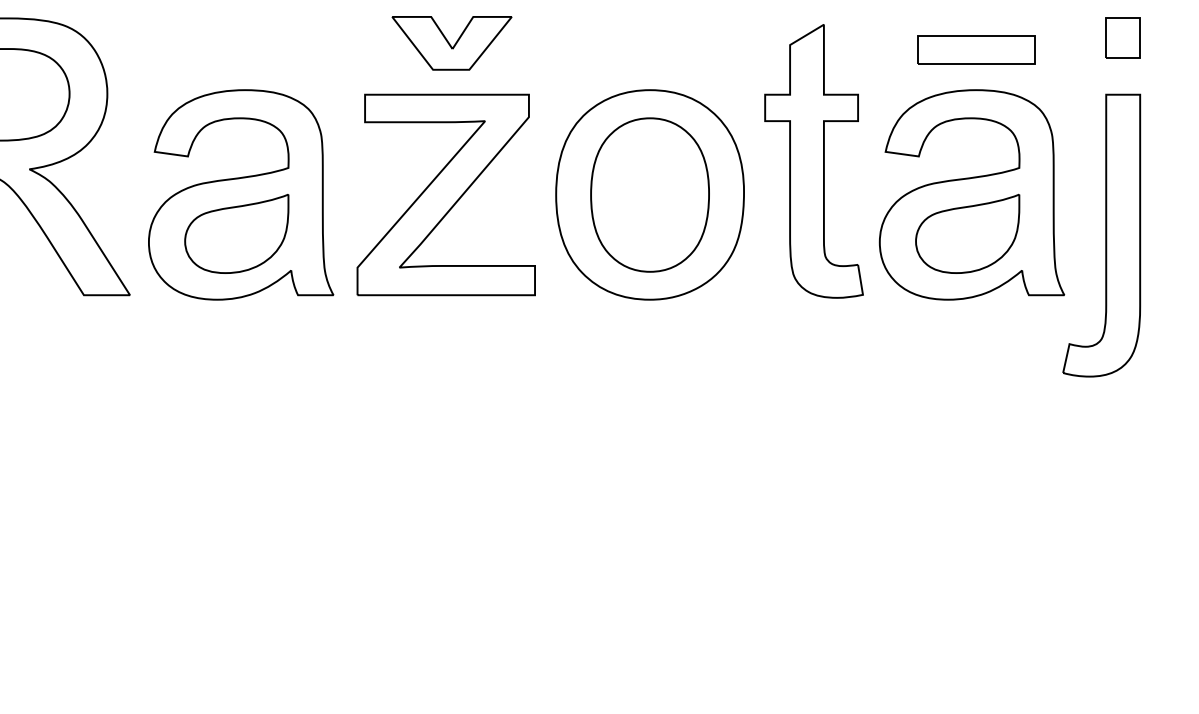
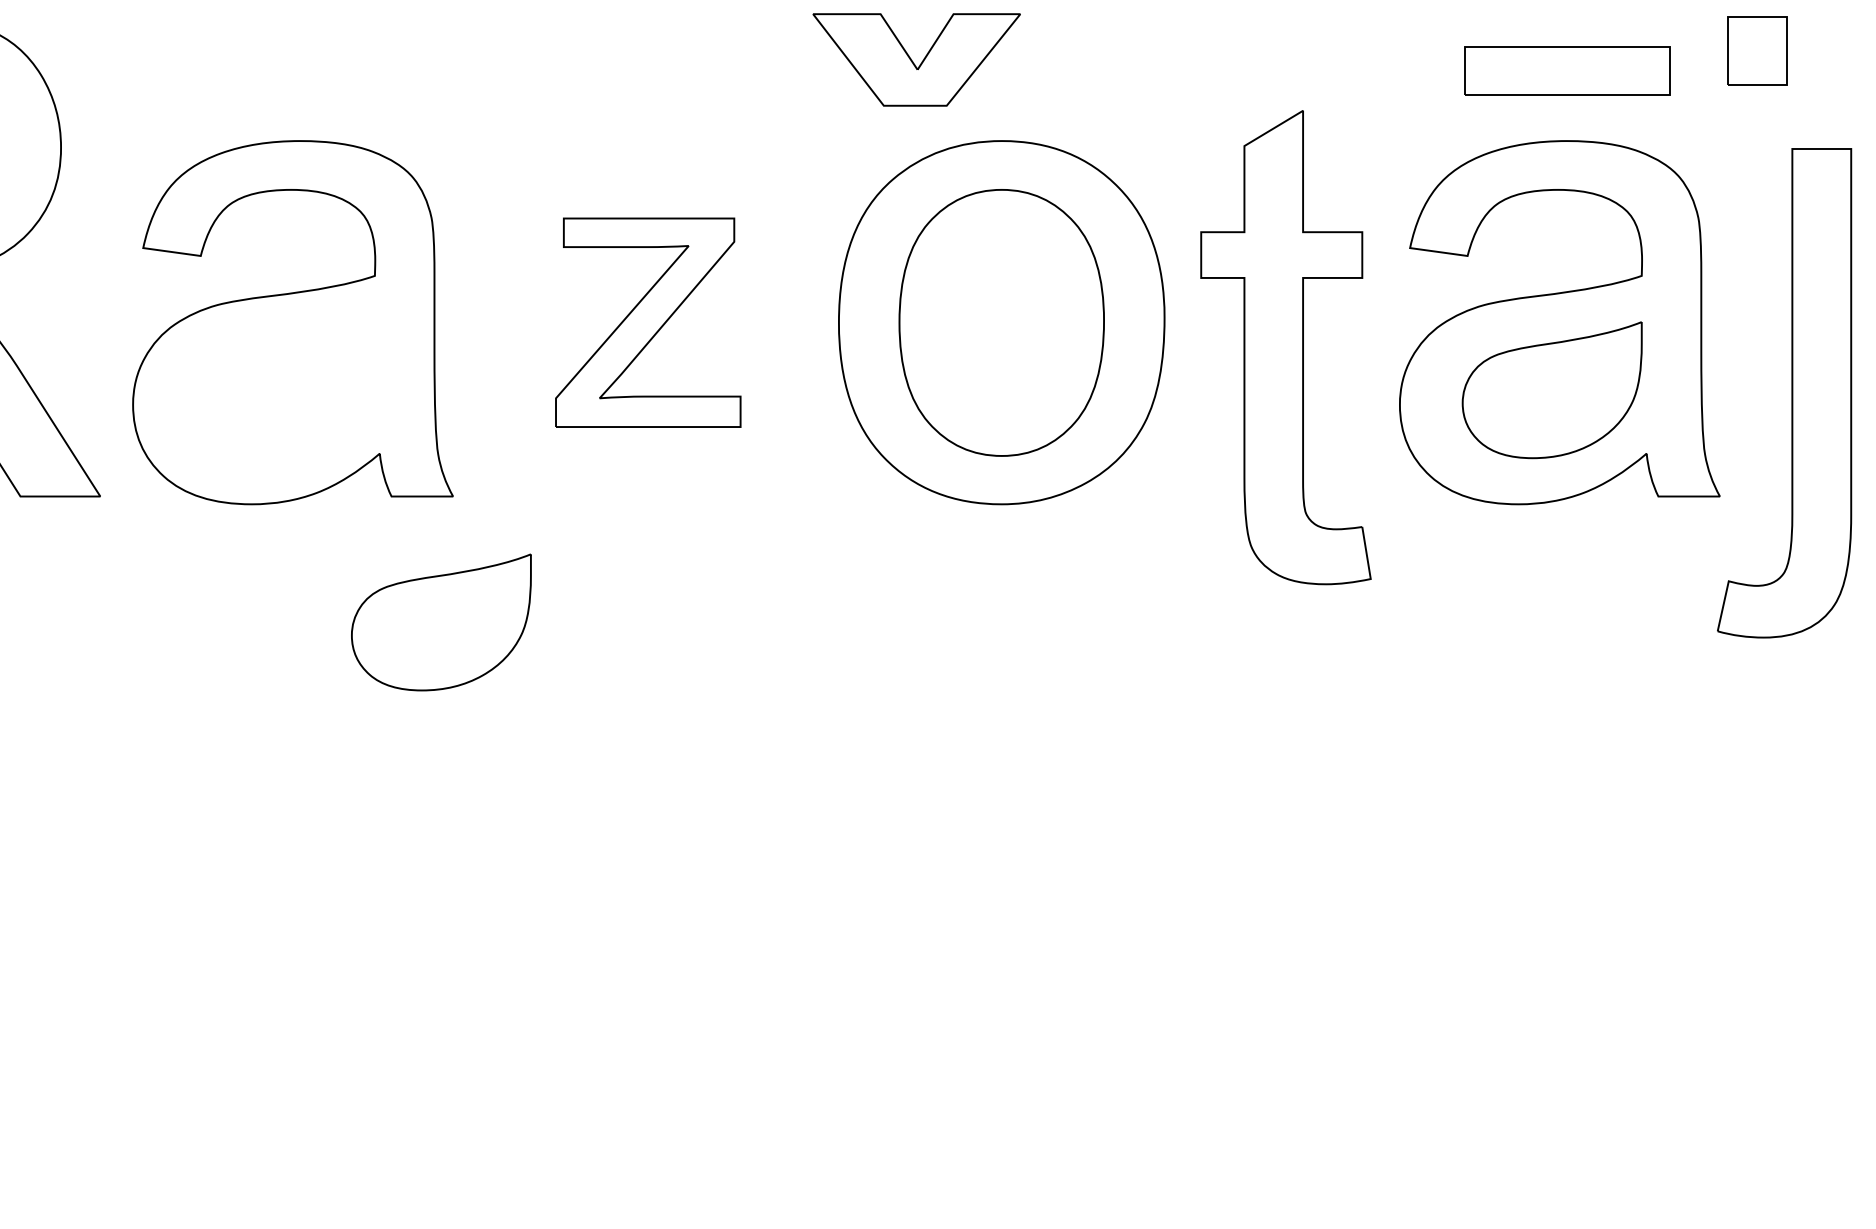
part: (1122, 37) -> (1756, 49), moved
part: (451, 43) -> (915, 60), moved
part: (813, 161) -> (1284, 347), moved
part: (445, 194) -> (647, 321), size x0.6
part: (236, 233) -> (440, 621), moved

